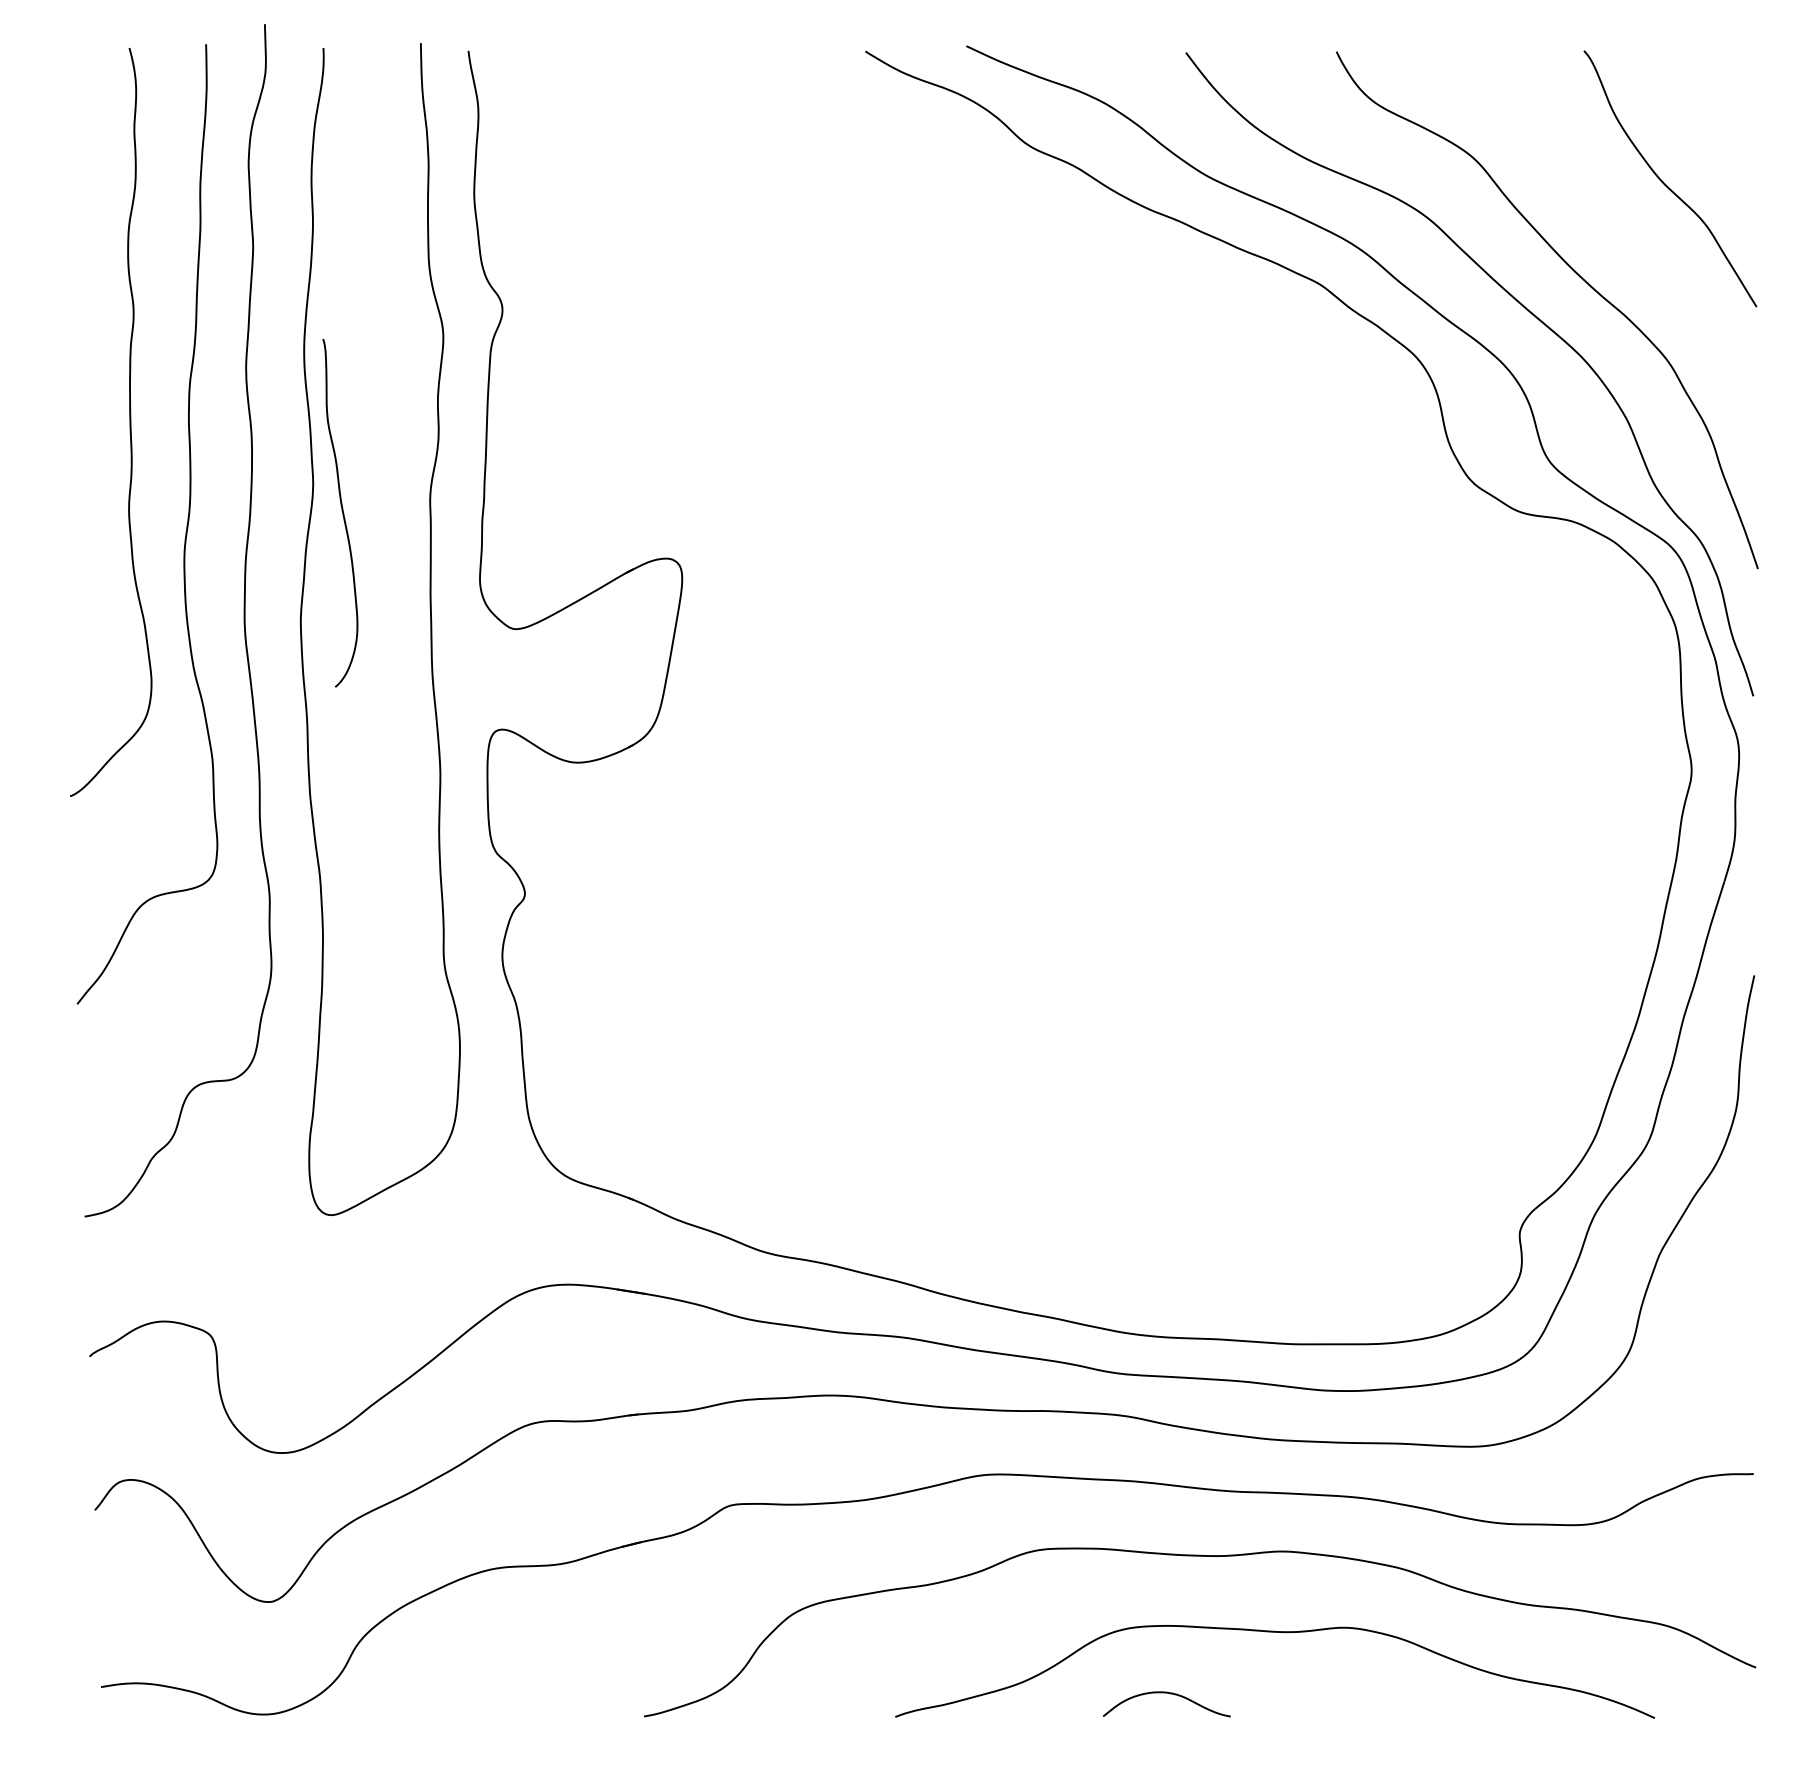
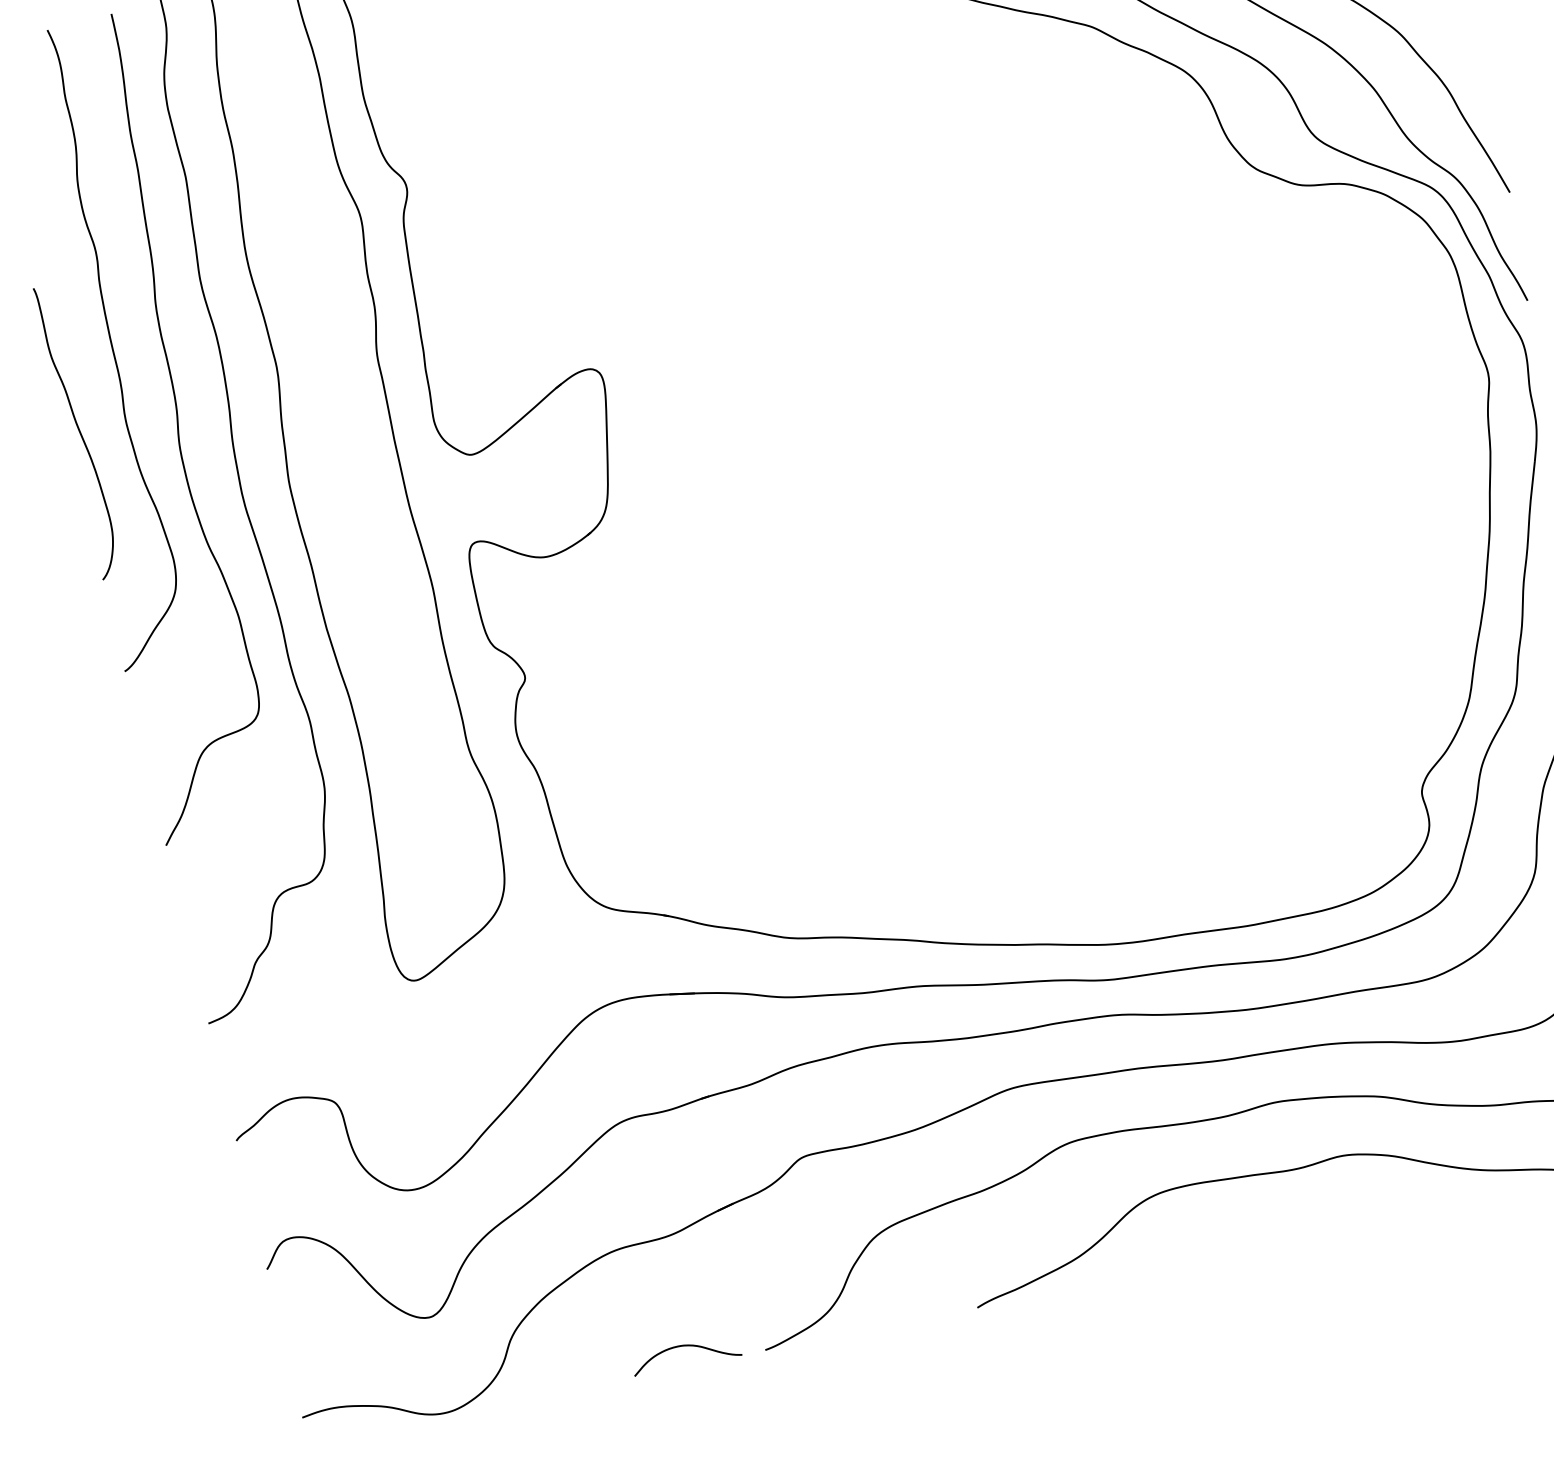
curve: (342, 513) -> (79, 432), moved
curve: (1170, 1694) -> (687, 1346), moved

